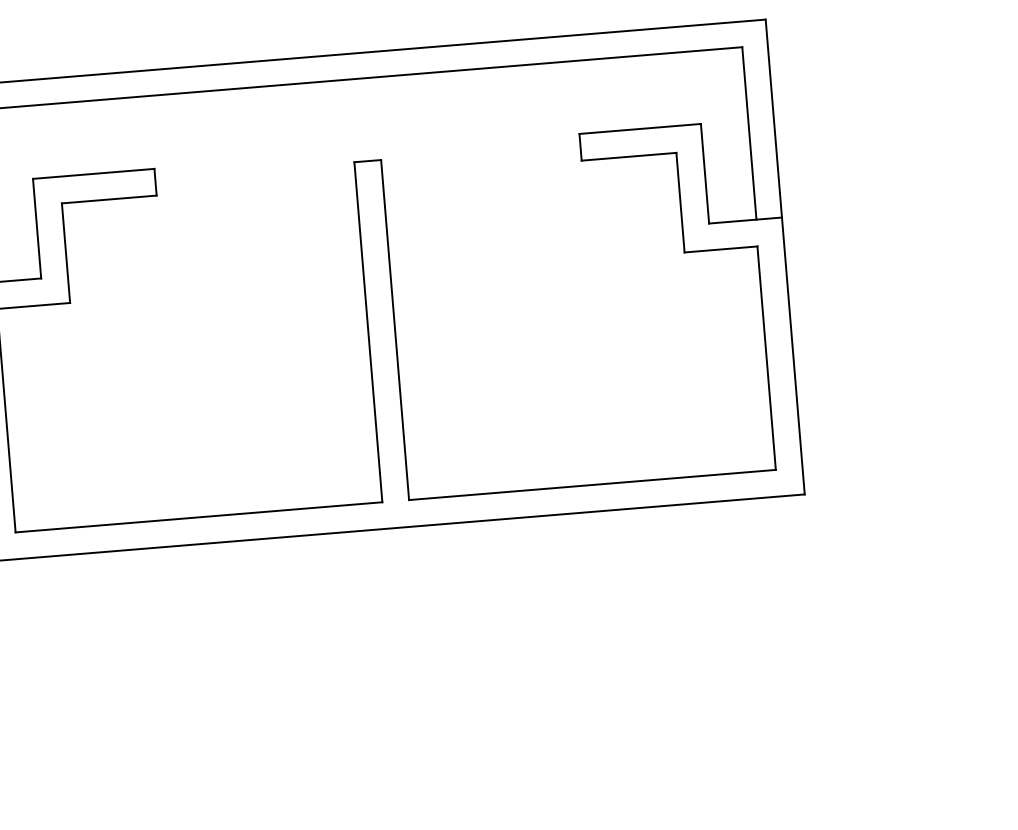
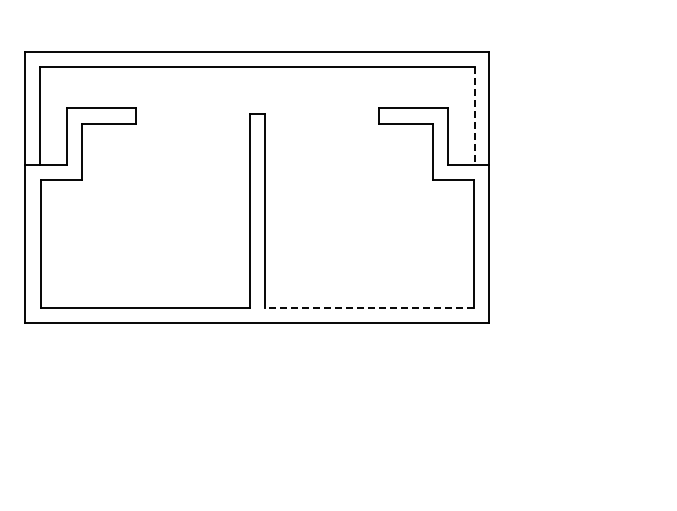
line: (748, 134) -> (474, 116), solid -> dashed
line: (592, 484) -> (369, 307), solid -> dashed

